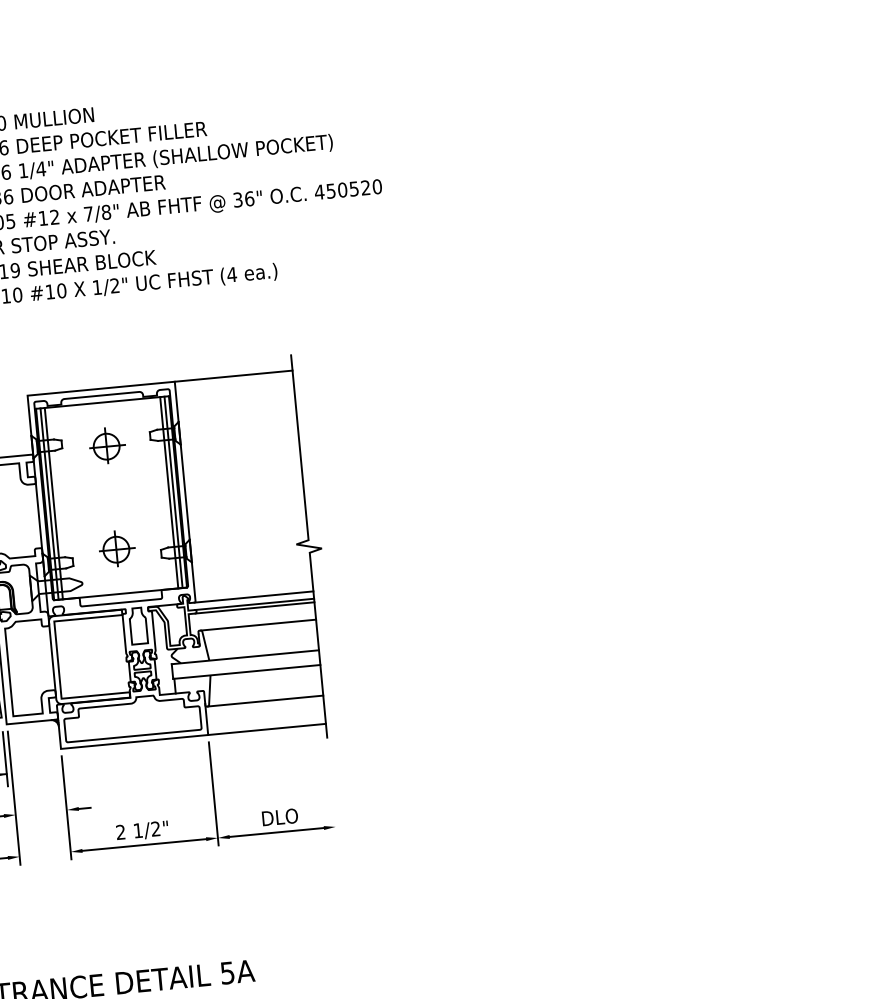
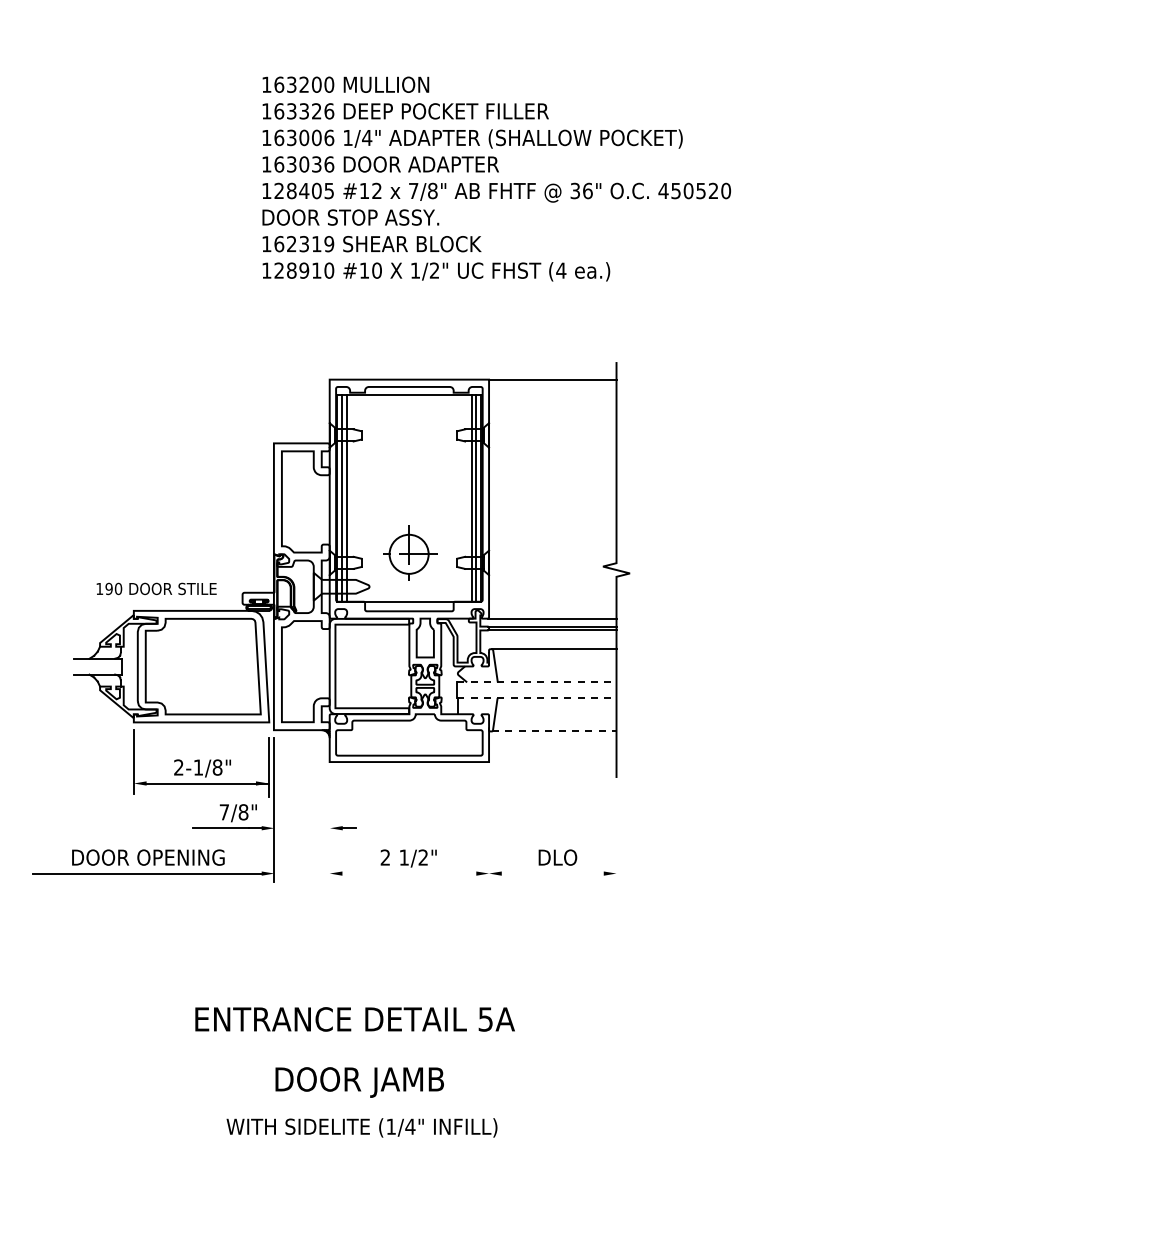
part: (106, 445) -> (409, 441), removed
part: (116, 548) -> (409, 552), size x1.4
line: (245, 657) -> (536, 682), solid -> dashed
line: (246, 672) -> (536, 698), solid -> dashed
line: (265, 701) -> (554, 731), solid -> dashed
line: (266, 729) -> (552, 762), removed
line: (214, 793) -> (489, 825), removed
line: (66, 807) -> (329, 825), removed
line: (276, 832) -> (552, 873), removed
line: (144, 844) -> (409, 873), removed

